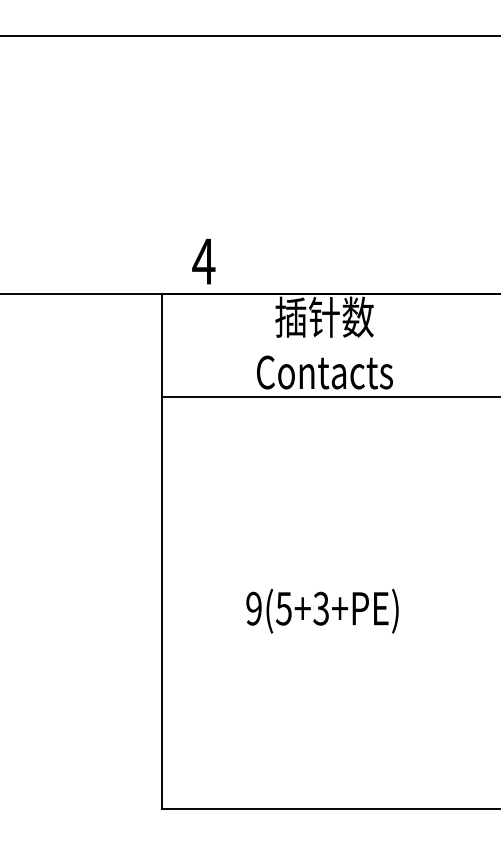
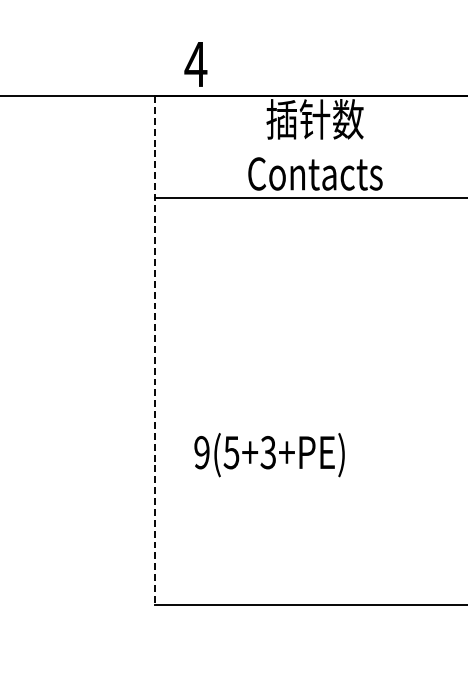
line: (162, 551) -> (155, 350), solid -> dashed
text: (322, 610) -> (269, 454), moved

